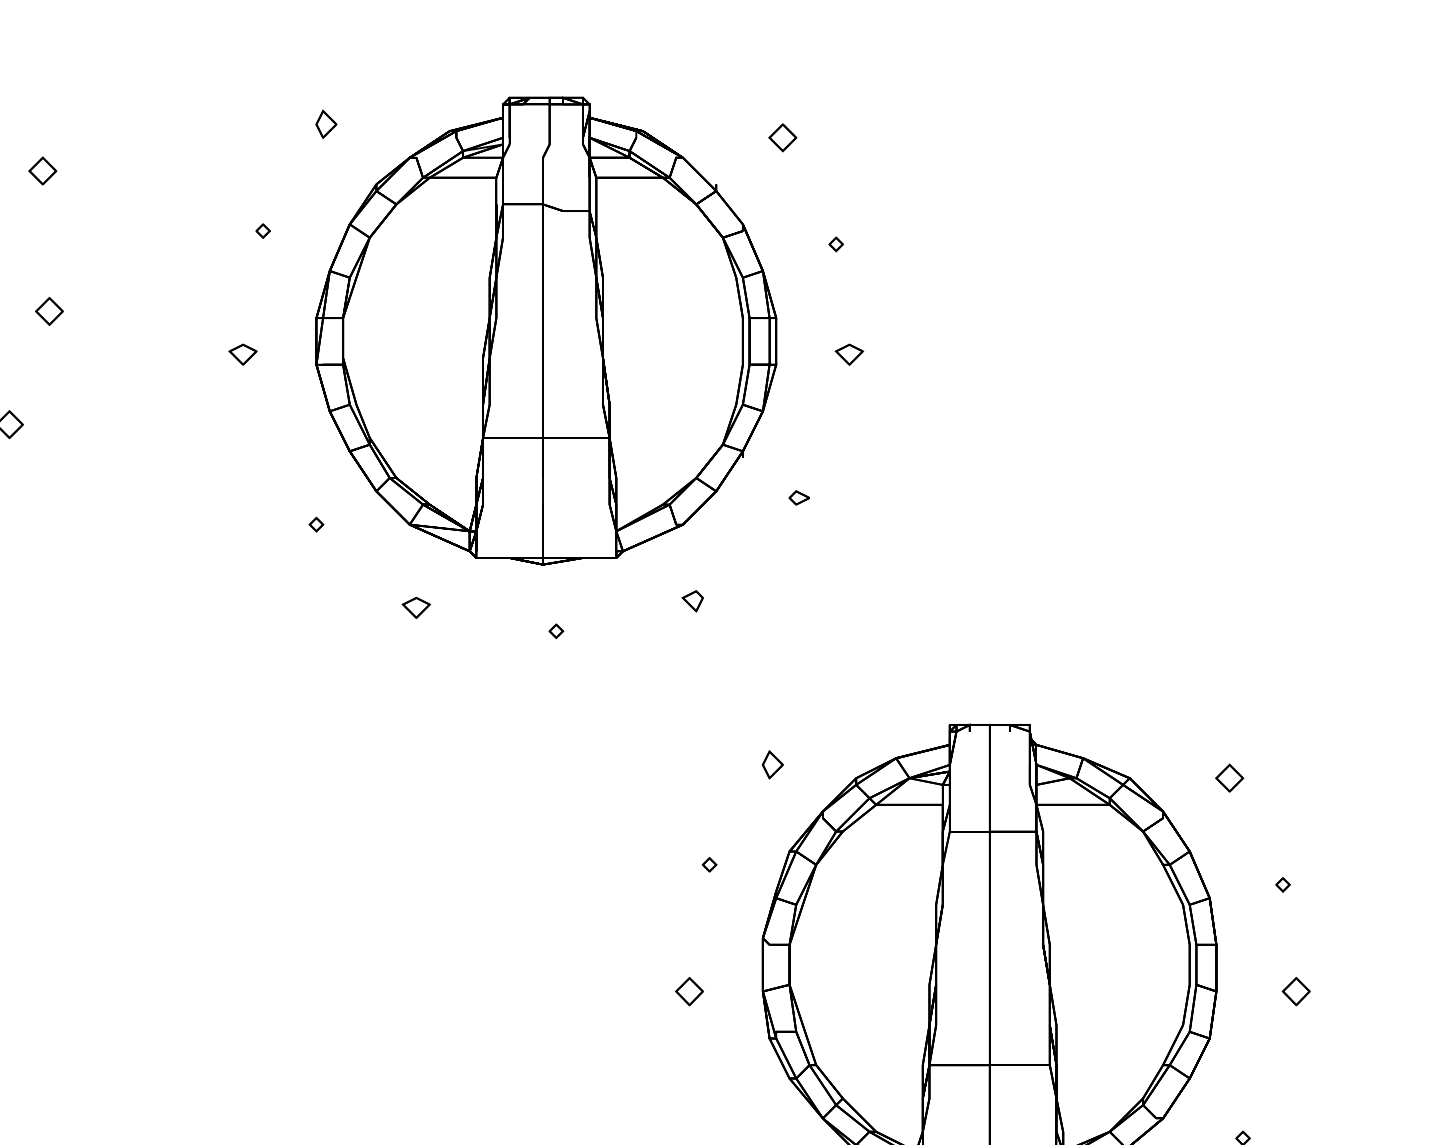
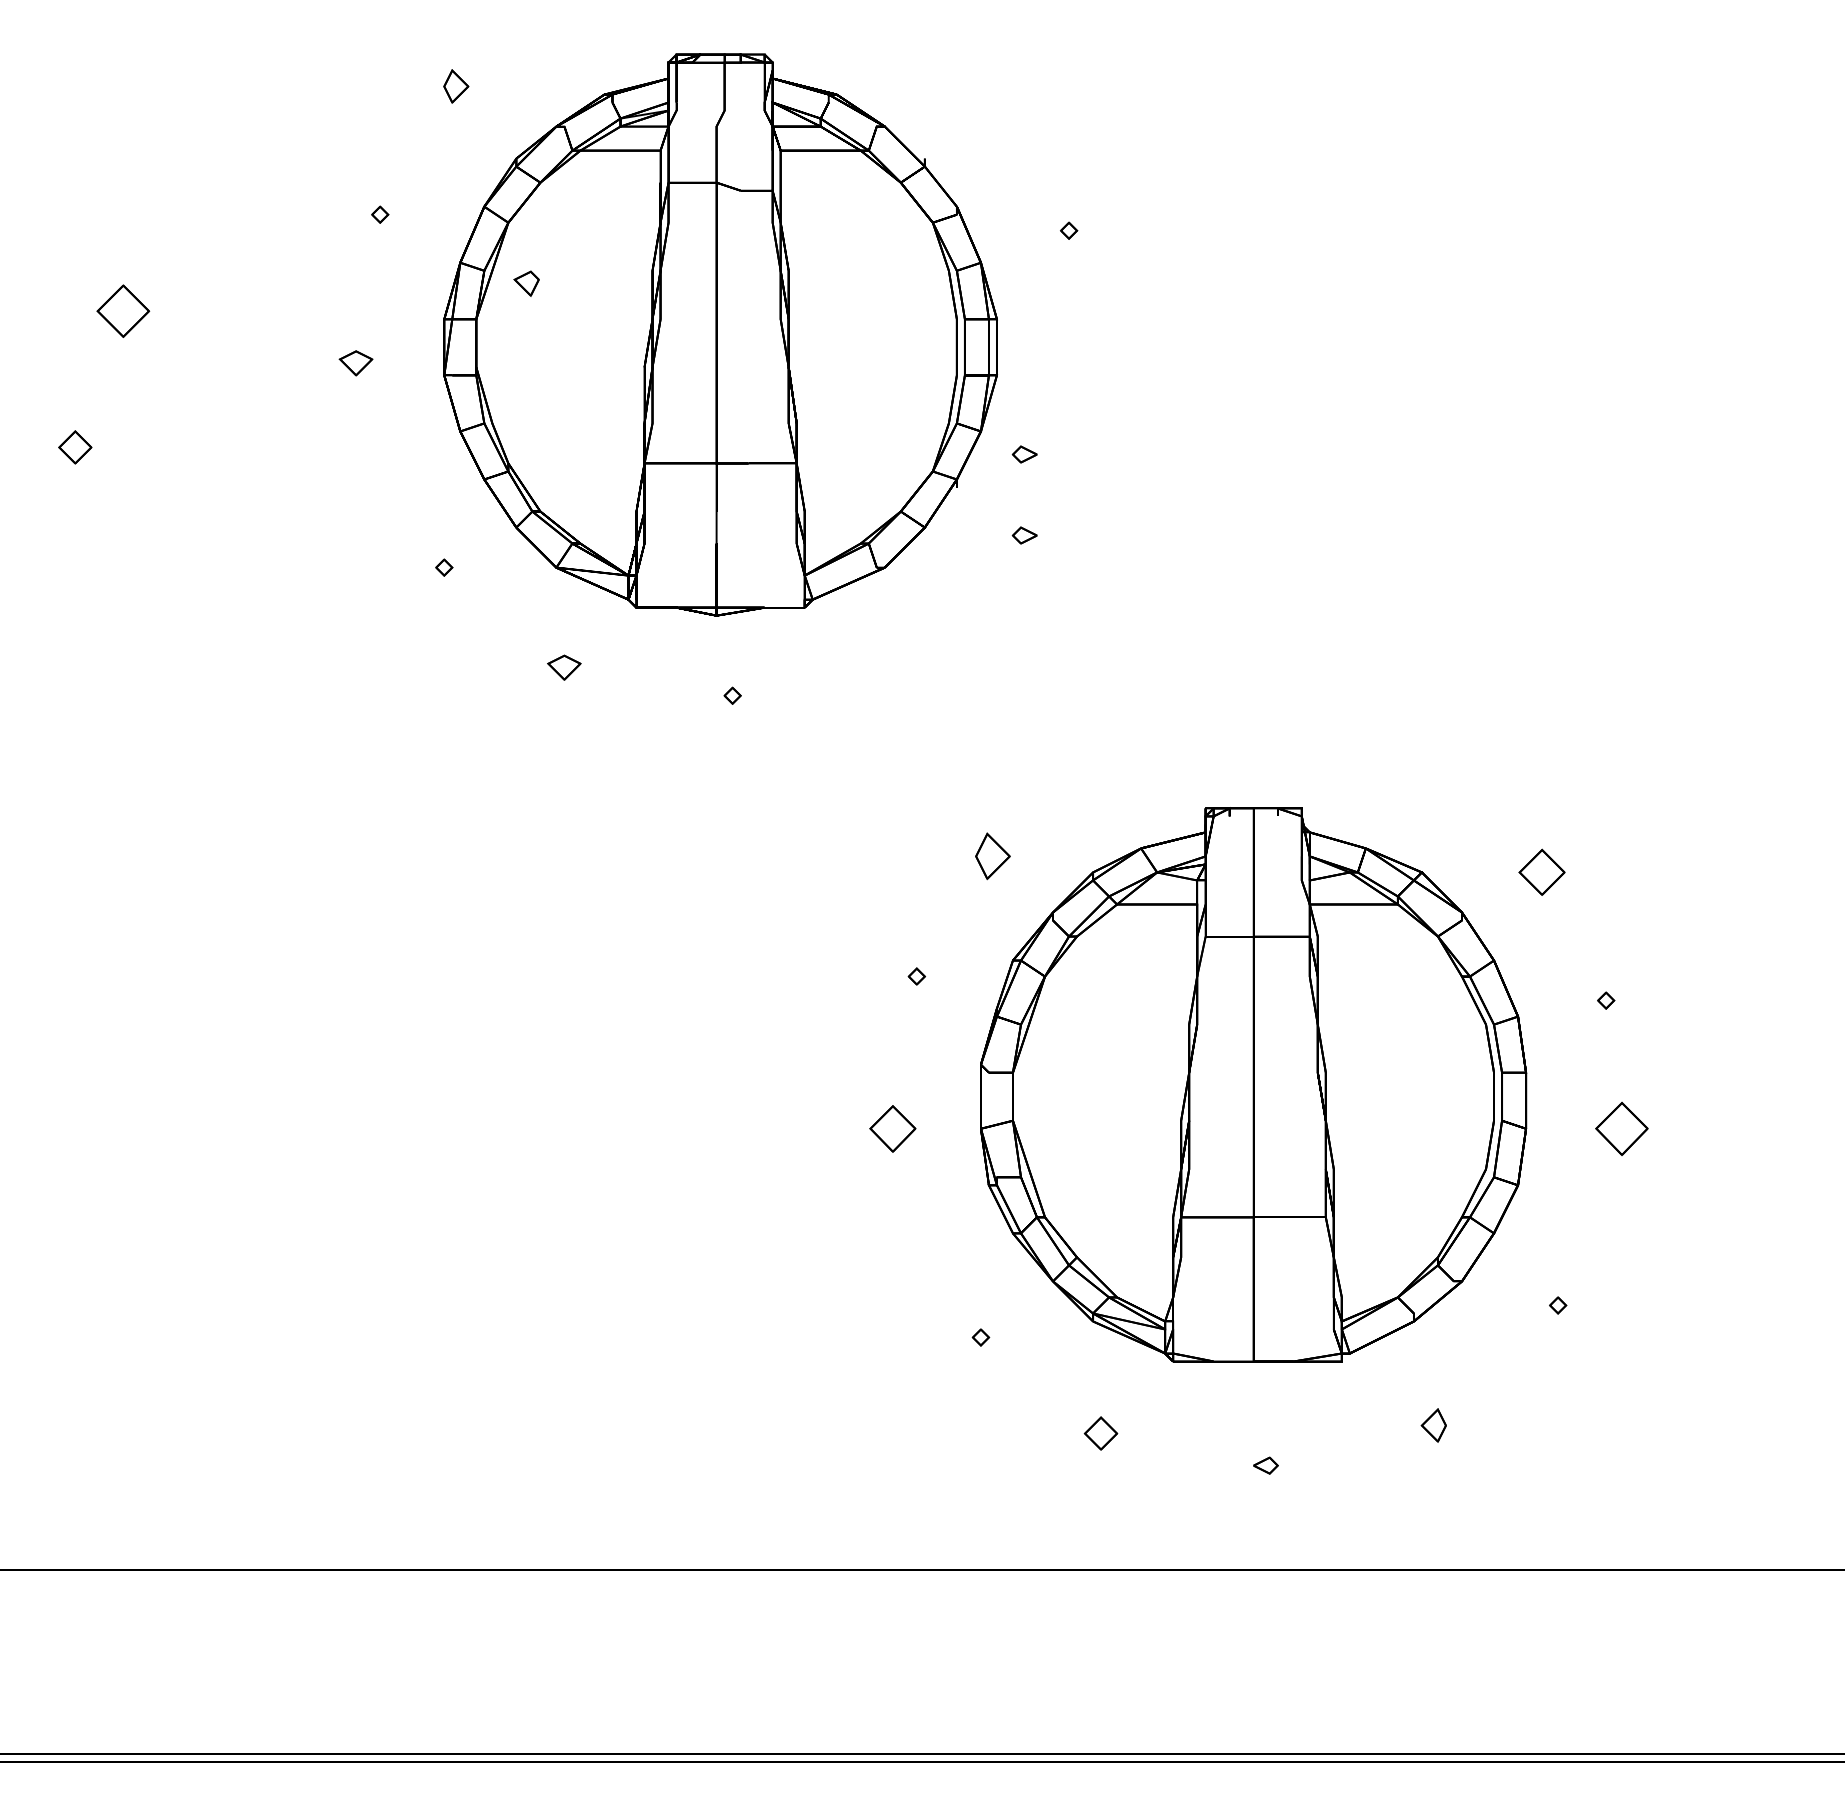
part: (782, 137) -> (1004, 102), removed
part: (42, 170) -> (115, 142), removed
part: (49, 311) -> (123, 311), size x1.6
part: (849, 354) -> (1084, 363), removed
part: (799, 430) -> (1024, 454), added
part: (692, 601) -> (526, 283), moved
part: (772, 764) -> (992, 856), size x1.4
part: (1229, 778) -> (1541, 872), size x1.4
part: (689, 991) -> (892, 1128), size x1.4
part: (1296, 991) -> (1622, 1128), size x1.6

